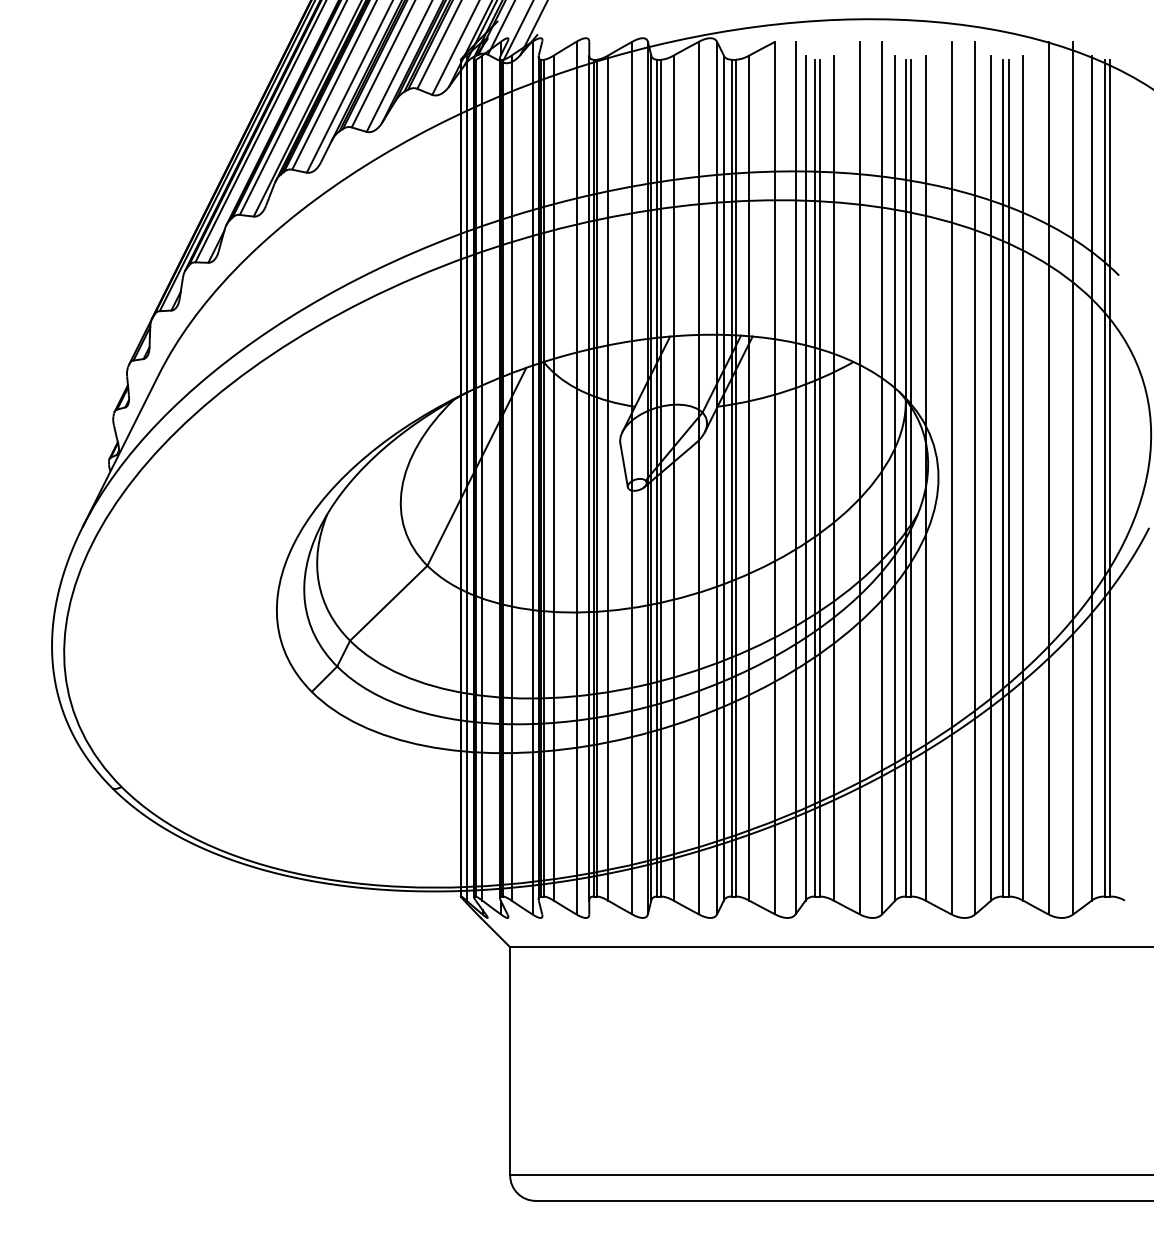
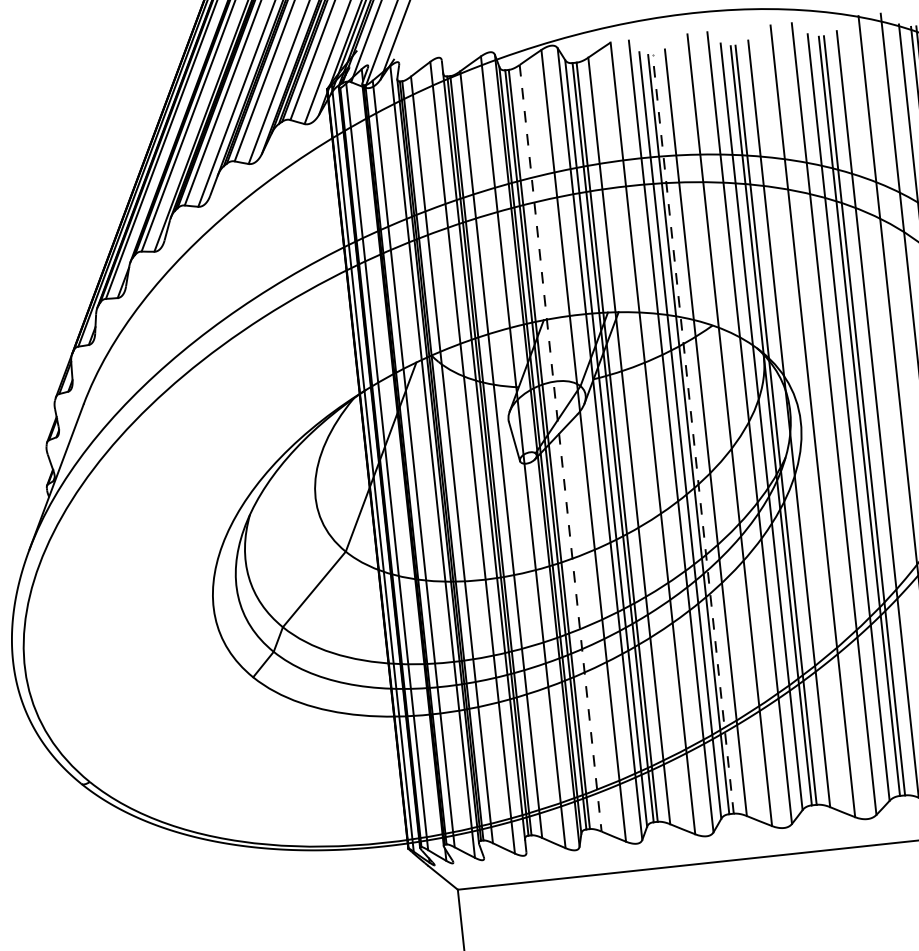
line: (819, 477) -> (692, 433), solid -> dashed
line: (673, 478) -> (560, 448), solid -> dashed

